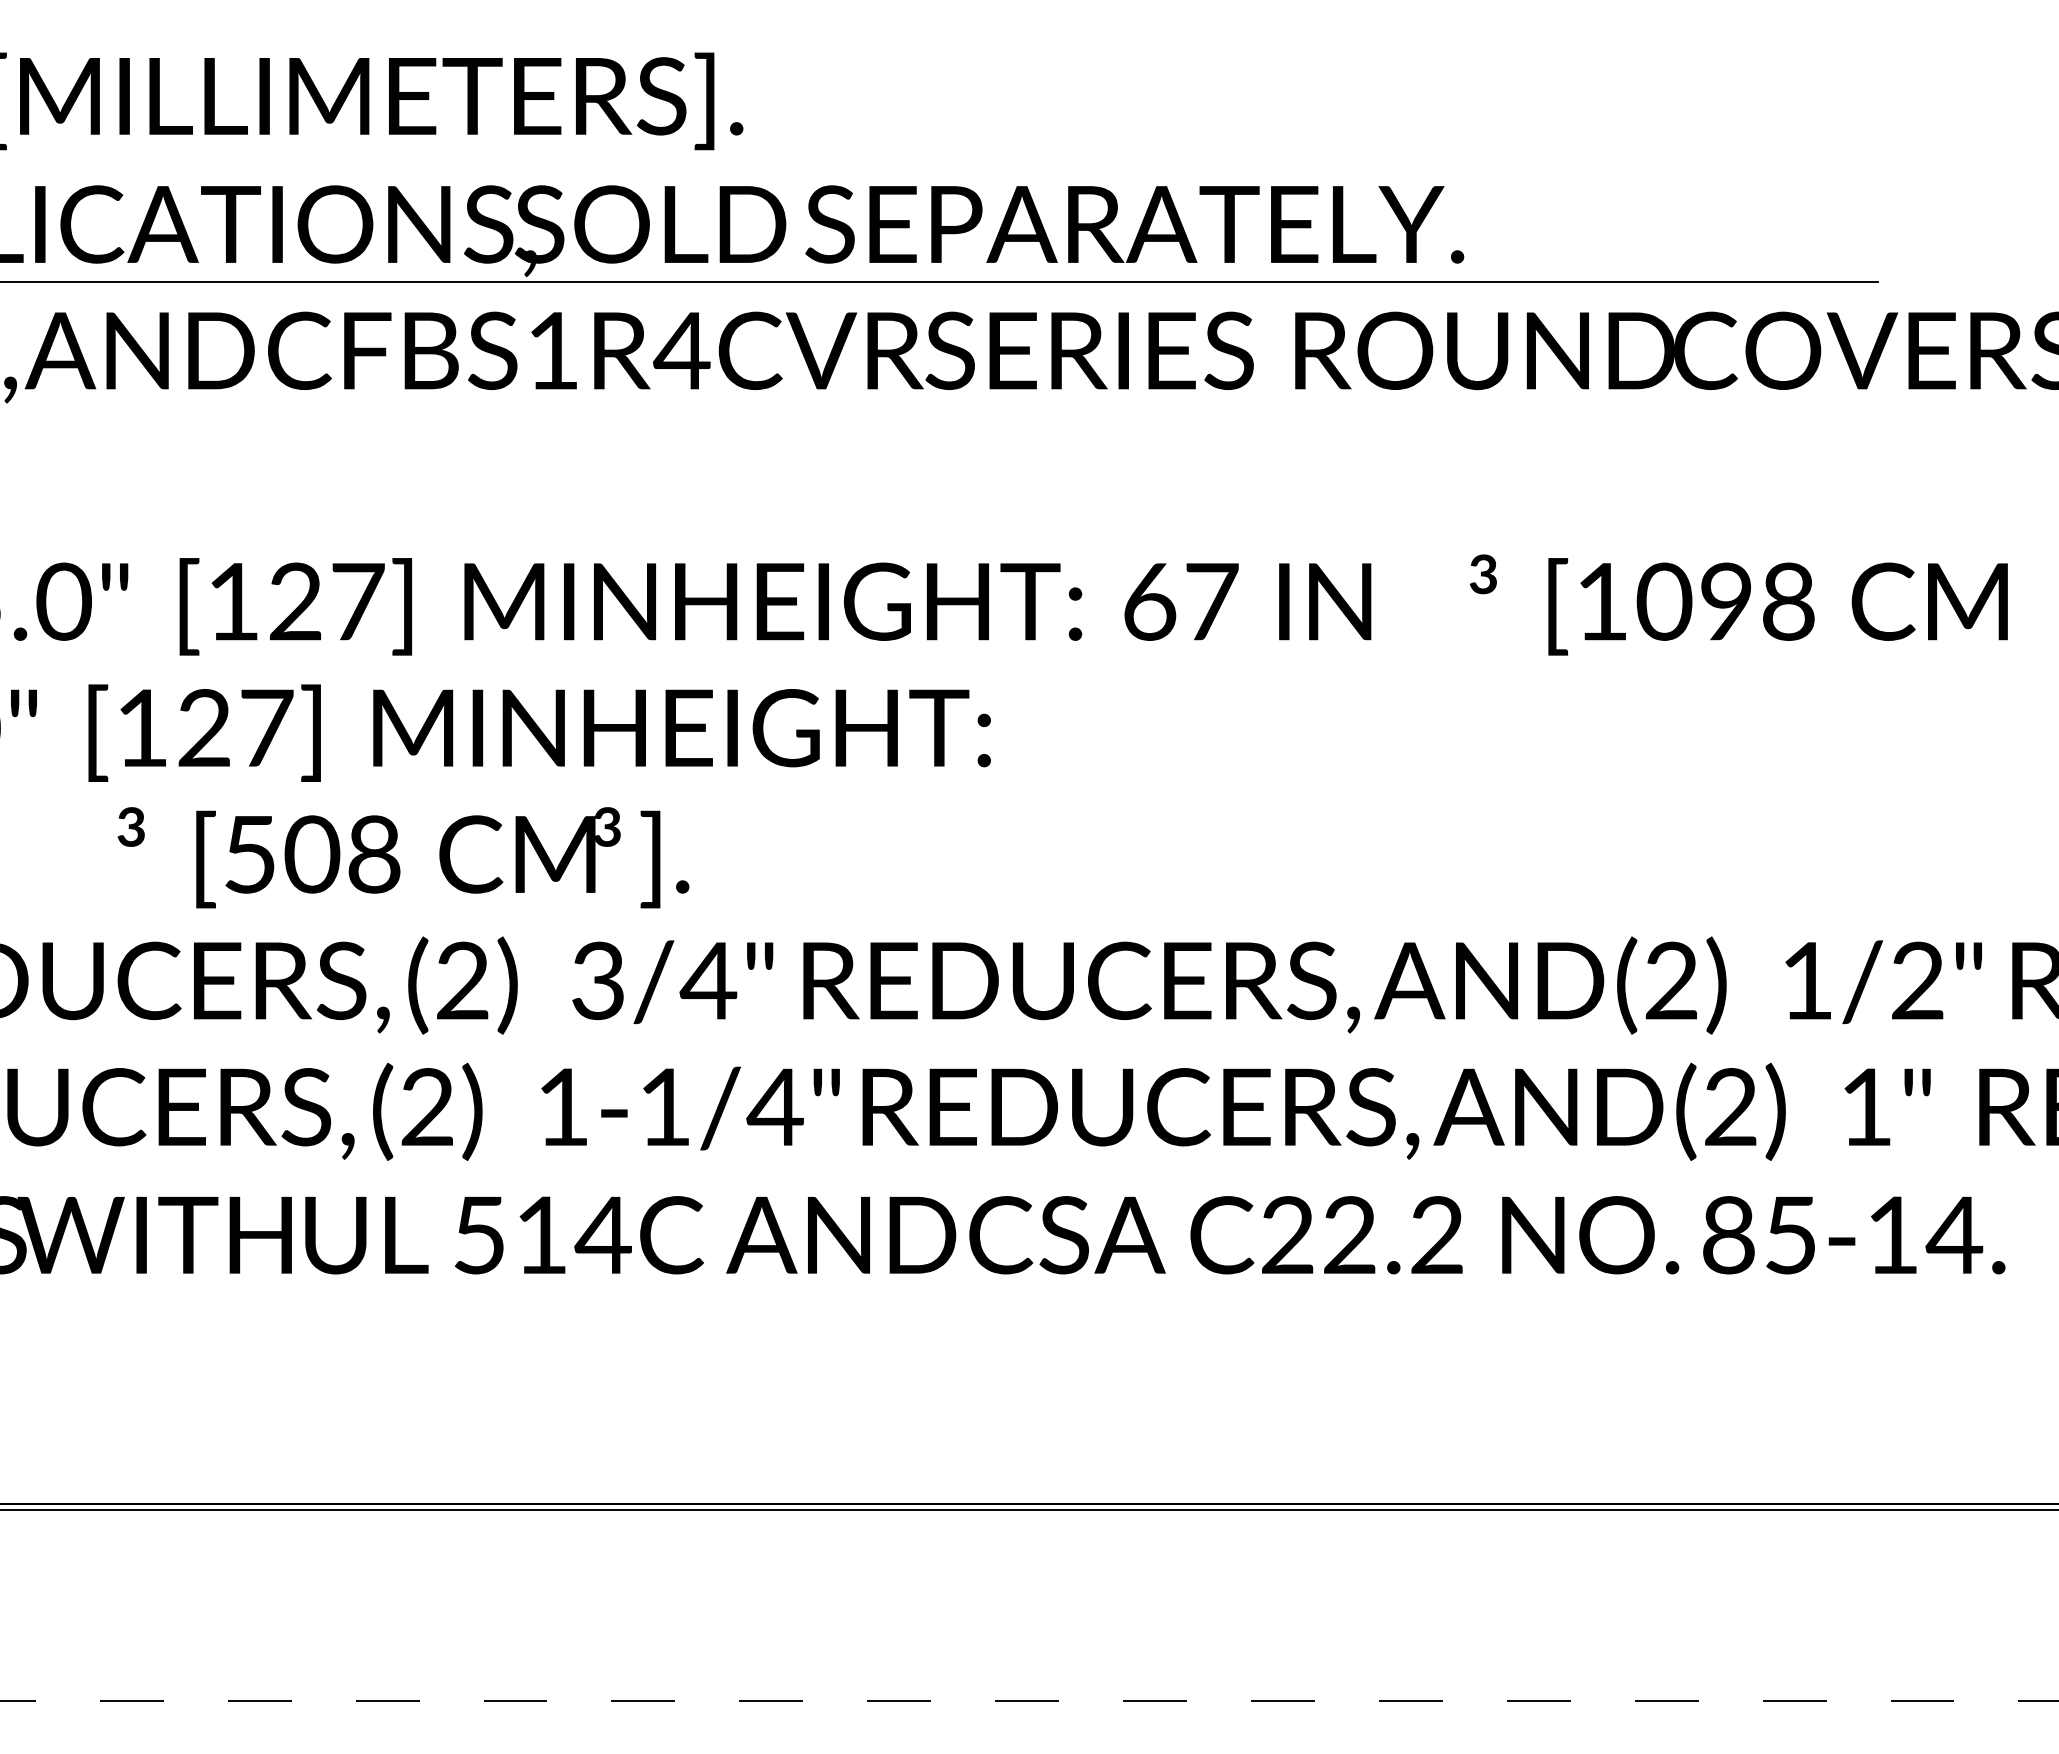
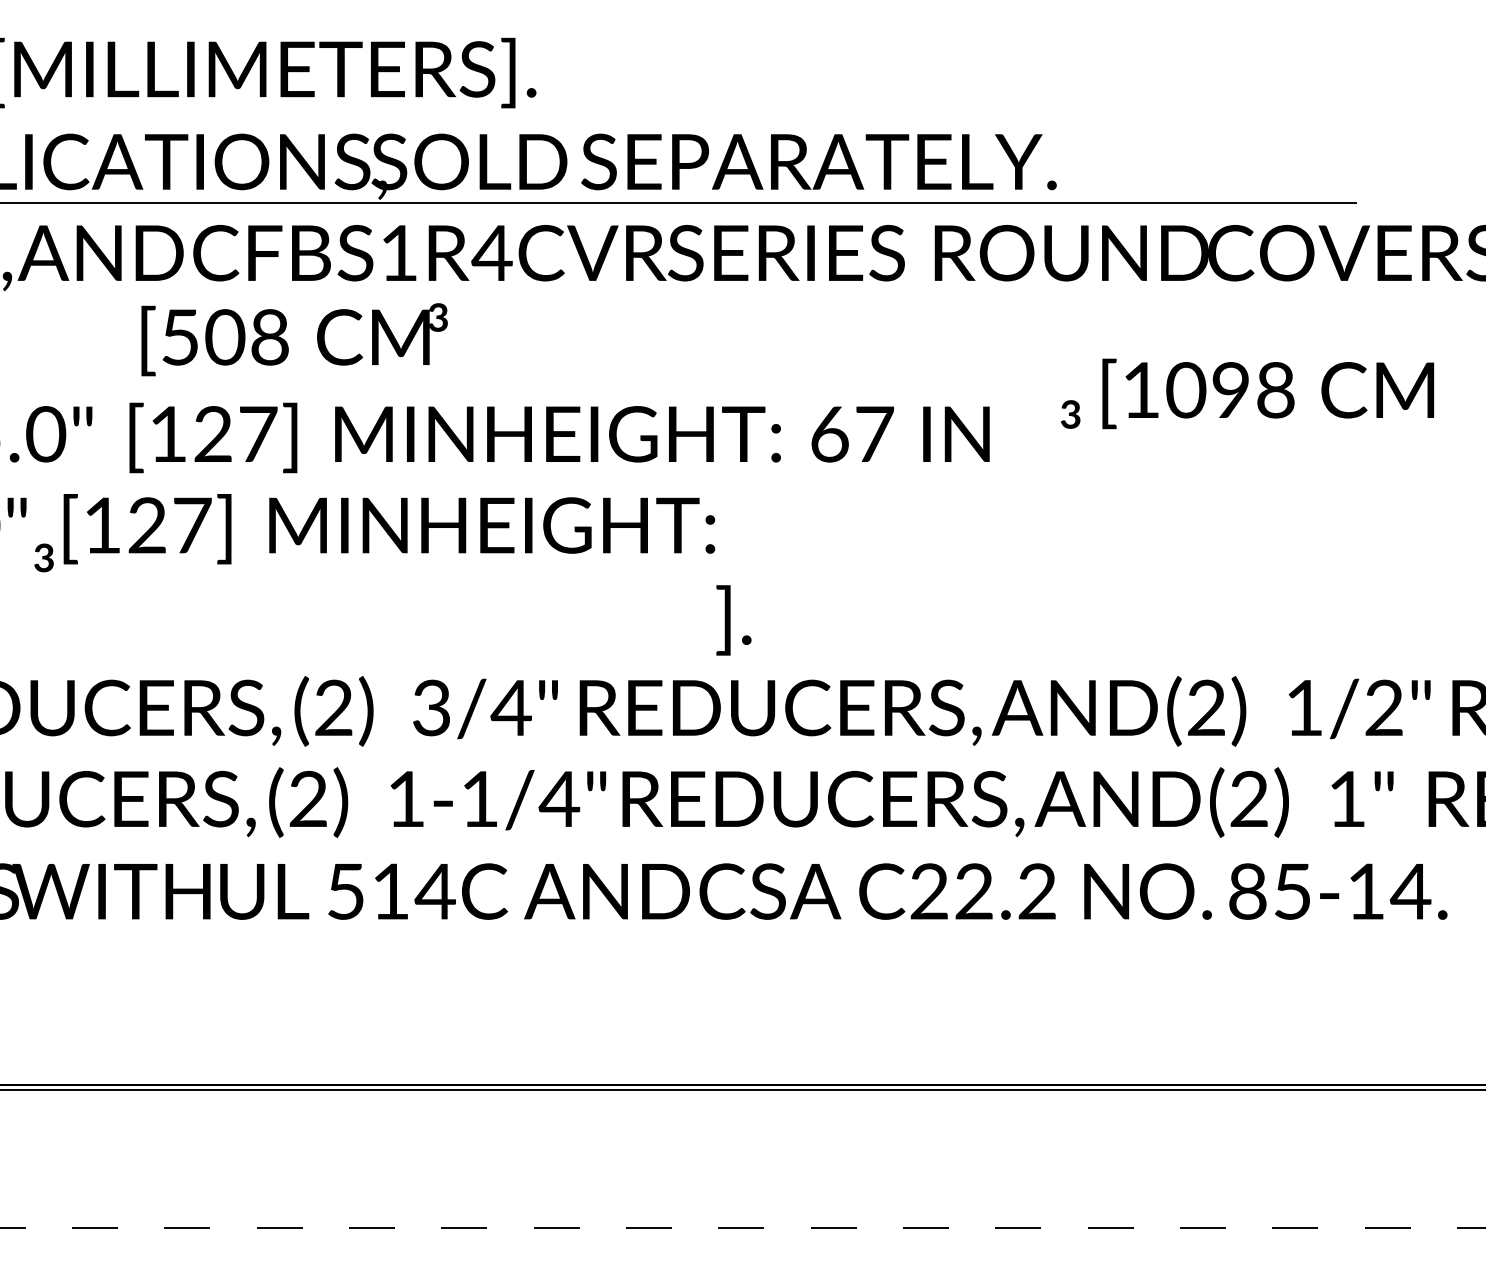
text: (1777, 606) -> (1267, 393), moved
text: (130, 826) -> (43, 557), moved
text: (408, 857) -> (294, 339), moved
text: (664, 859) -> (733, 620), moved

